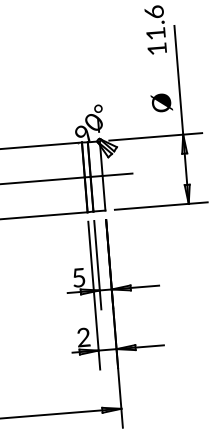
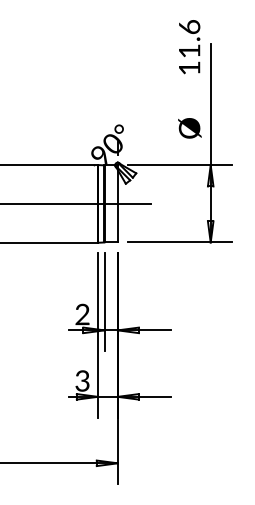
text: (78, 277) -> (82, 314), 5 -> 2
text: (83, 338) -> (82, 382), 2 -> 3

